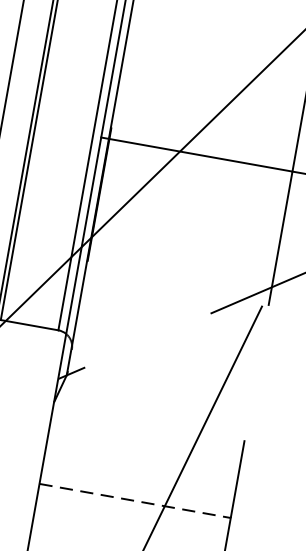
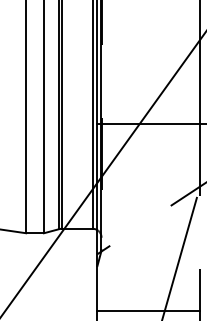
line: (134, 500) -> (148, 310), dashed -> solid

